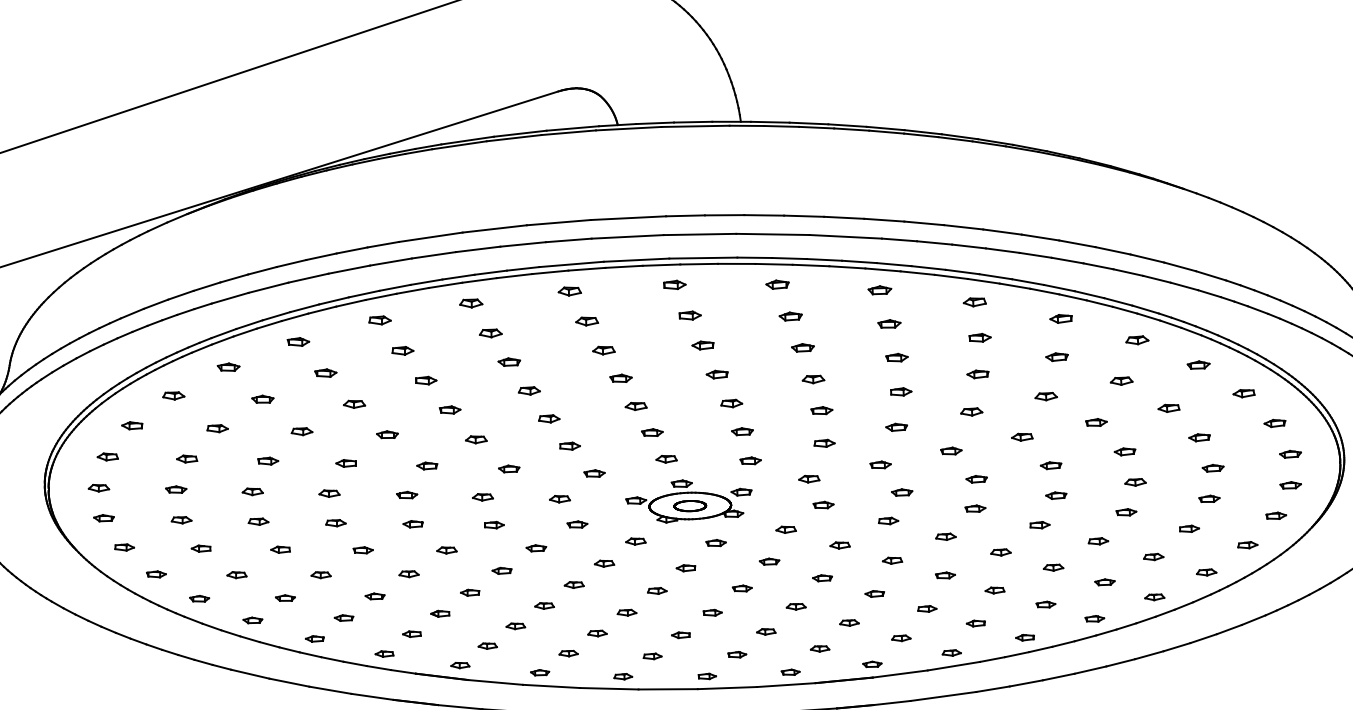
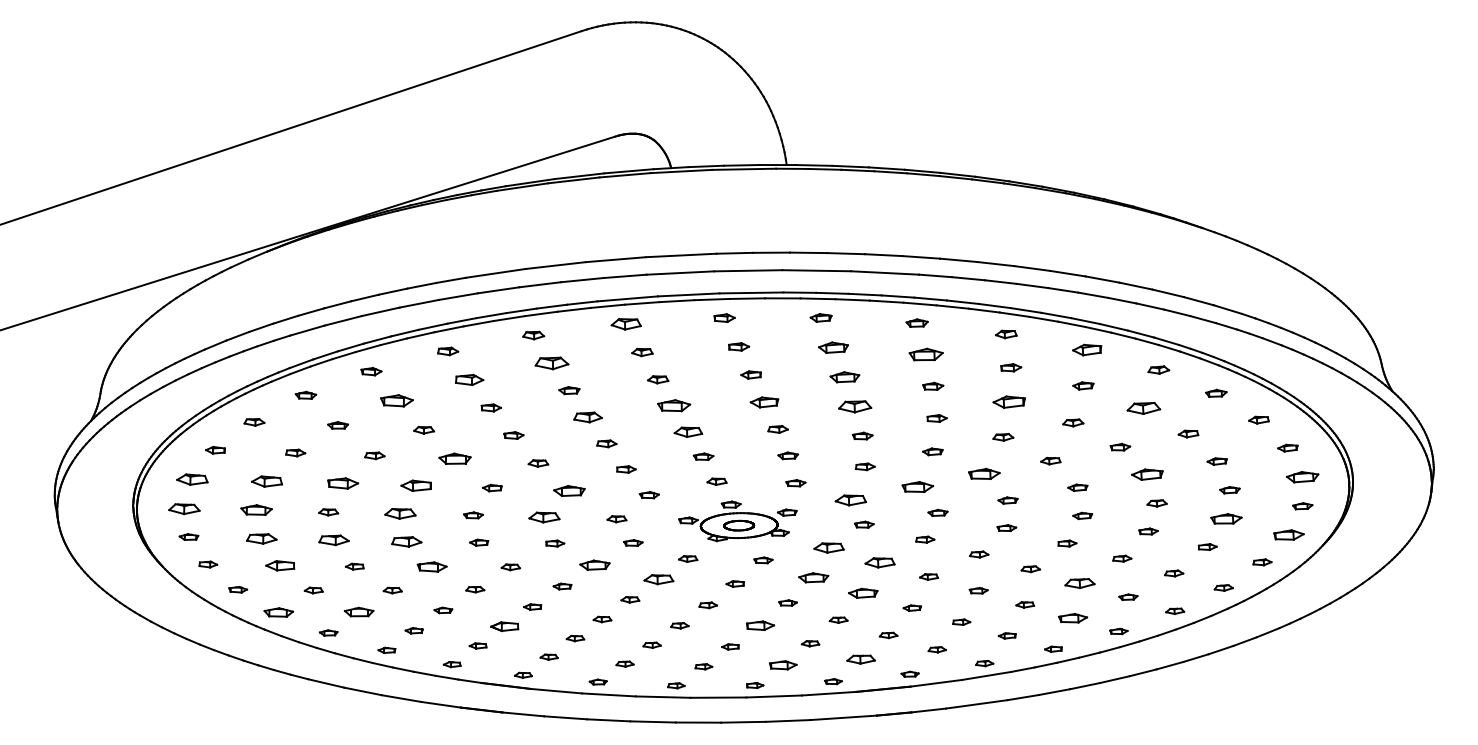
part: (569, 291) -> (625, 324), size x1.4
part: (790, 316) -> (833, 347), size x1.4
part: (1061, 318) -> (1087, 349), size x1.4
part: (888, 323) -> (925, 354), size x1.6
part: (490, 333) -> (551, 363), size x1.6
part: (802, 347) -> (844, 376), size x1.4
part: (402, 350) -> (469, 379), size x1.4
part: (326, 372) -> (397, 400), size x1.6
part: (717, 373) -> (764, 401), size x1.4
part: (977, 373) -> (1008, 401), size x1.6
part: (621, 378) -> (674, 405), size x1.6
part: (813, 379) -> (854, 406), size x1.6
part: (1122, 381) -> (1144, 408), size x1.6
part: (529, 390) -> (588, 417), size x1.4
part: (636, 405) -> (688, 431), size x1.4
part: (386, 434) -> (454, 458), size x1.6
part: (950, 450) -> (983, 473), size x1.6
part: (1124, 451) -> (1146, 474), size x1.6
part: (1290, 453) -> (1302, 476), size x1.6
part: (107, 456) -> (192, 479), size x1.6
part: (186, 459) -> (266, 481), size x1.6
part: (267, 461) -> (342, 483), size x1.6
part: (346, 463) -> (416, 485), size x1.6
part: (880, 464) -> (917, 486), size x1.6
part: (508, 468) -> (568, 490), size x1.6
part: (808, 479) -> (850, 500), size x1.6
part: (98, 487) -> (183, 508), size x1.6
part: (175, 489) -> (256, 510), size x1.6
part: (329, 494) -> (400, 514), size x1.6
part: (482, 497) -> (544, 517), size x1.6
part: (1209, 498) -> (1226, 518), size x1.6
part: (1276, 515) -> (1289, 534), size x1.6
part: (181, 519) -> (261, 538), size x1.6
part: (257, 521) -> (333, 540), size x1.6
part: (335, 522) -> (406, 541), size x1.6
part: (786, 529) -> (829, 547), size x1.6
part: (839, 545) -> (879, 562), size x1.6
part: (200, 548) -> (279, 565), size x1.6
part: (536, 548) -> (594, 565), size x1.6
part: (363, 550) -> (432, 567), size x1.6
part: (769, 561) -> (813, 577), size x1.6
part: (604, 563) -> (658, 579), size x1.6
part: (1053, 567) -> (1080, 583), size x1.6
part: (822, 578) -> (863, 593), size x1.6
part: (285, 597) -> (359, 611), size x1.6
part: (199, 598) -> (278, 612), size x1.6
part: (1045, 603) -> (1072, 617), size x1.6
part: (711, 612) -> (759, 625), size x1.6
part: (440, 613) -> (504, 626), size x1.6
part: (819, 648) -> (860, 659), size x1.6
part: (737, 653) -> (783, 664), size x1.6

